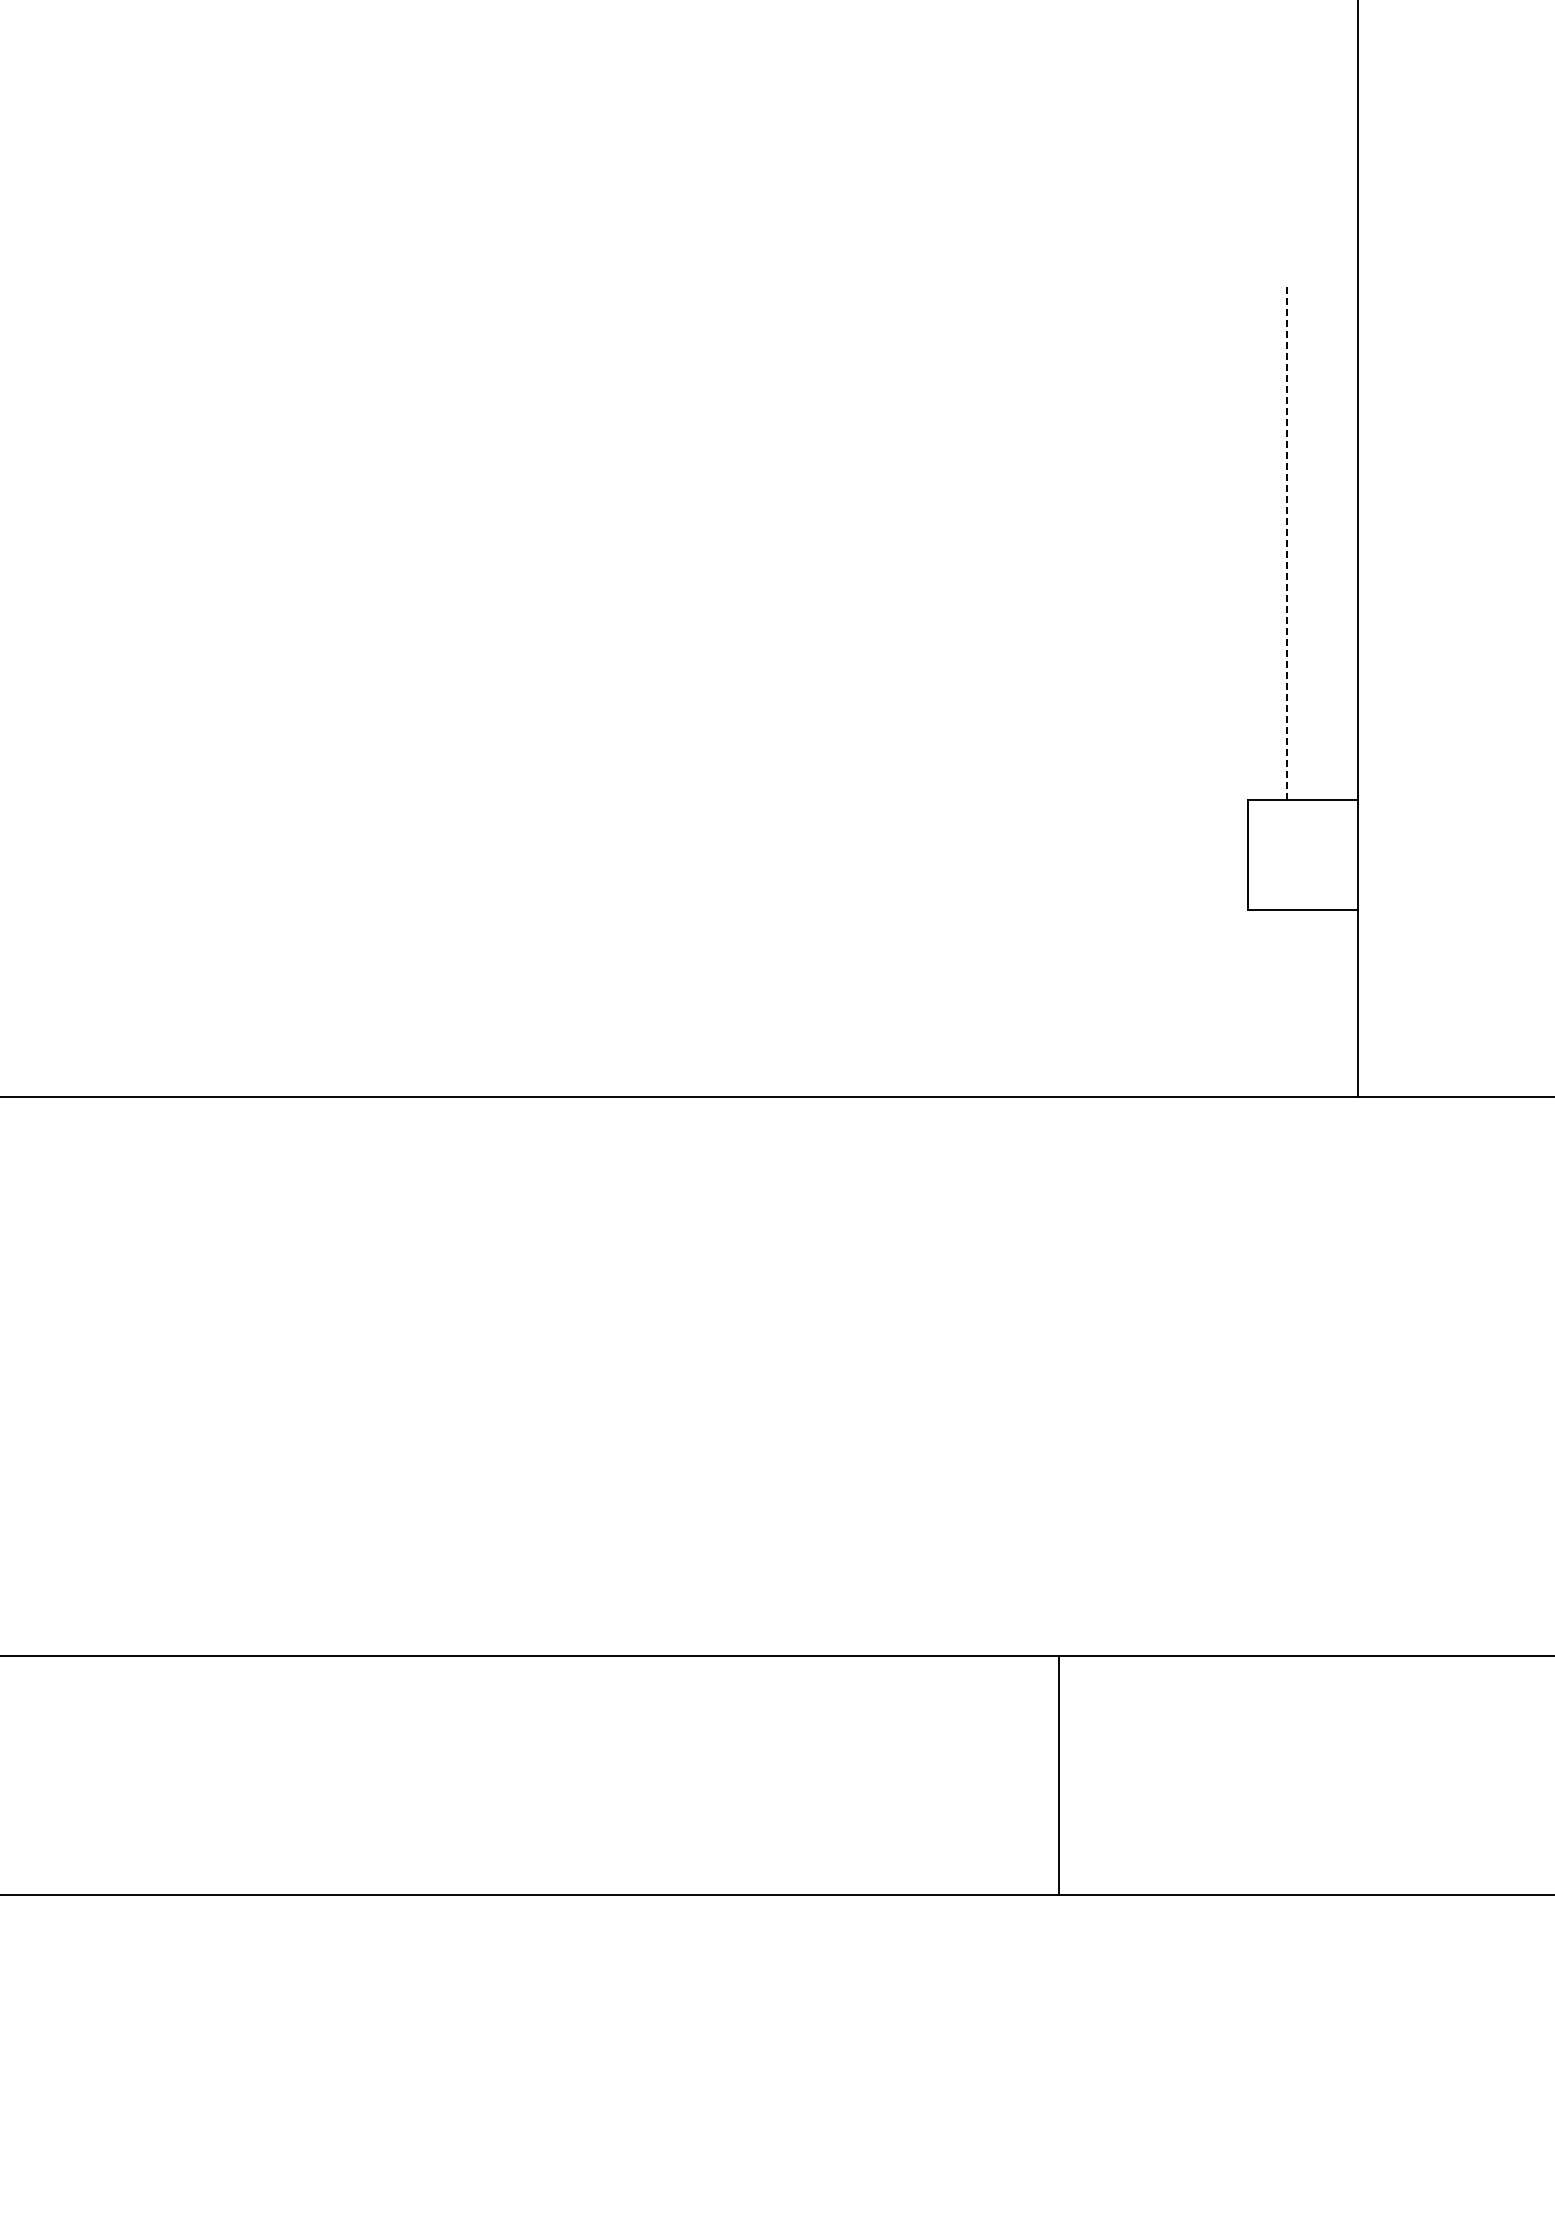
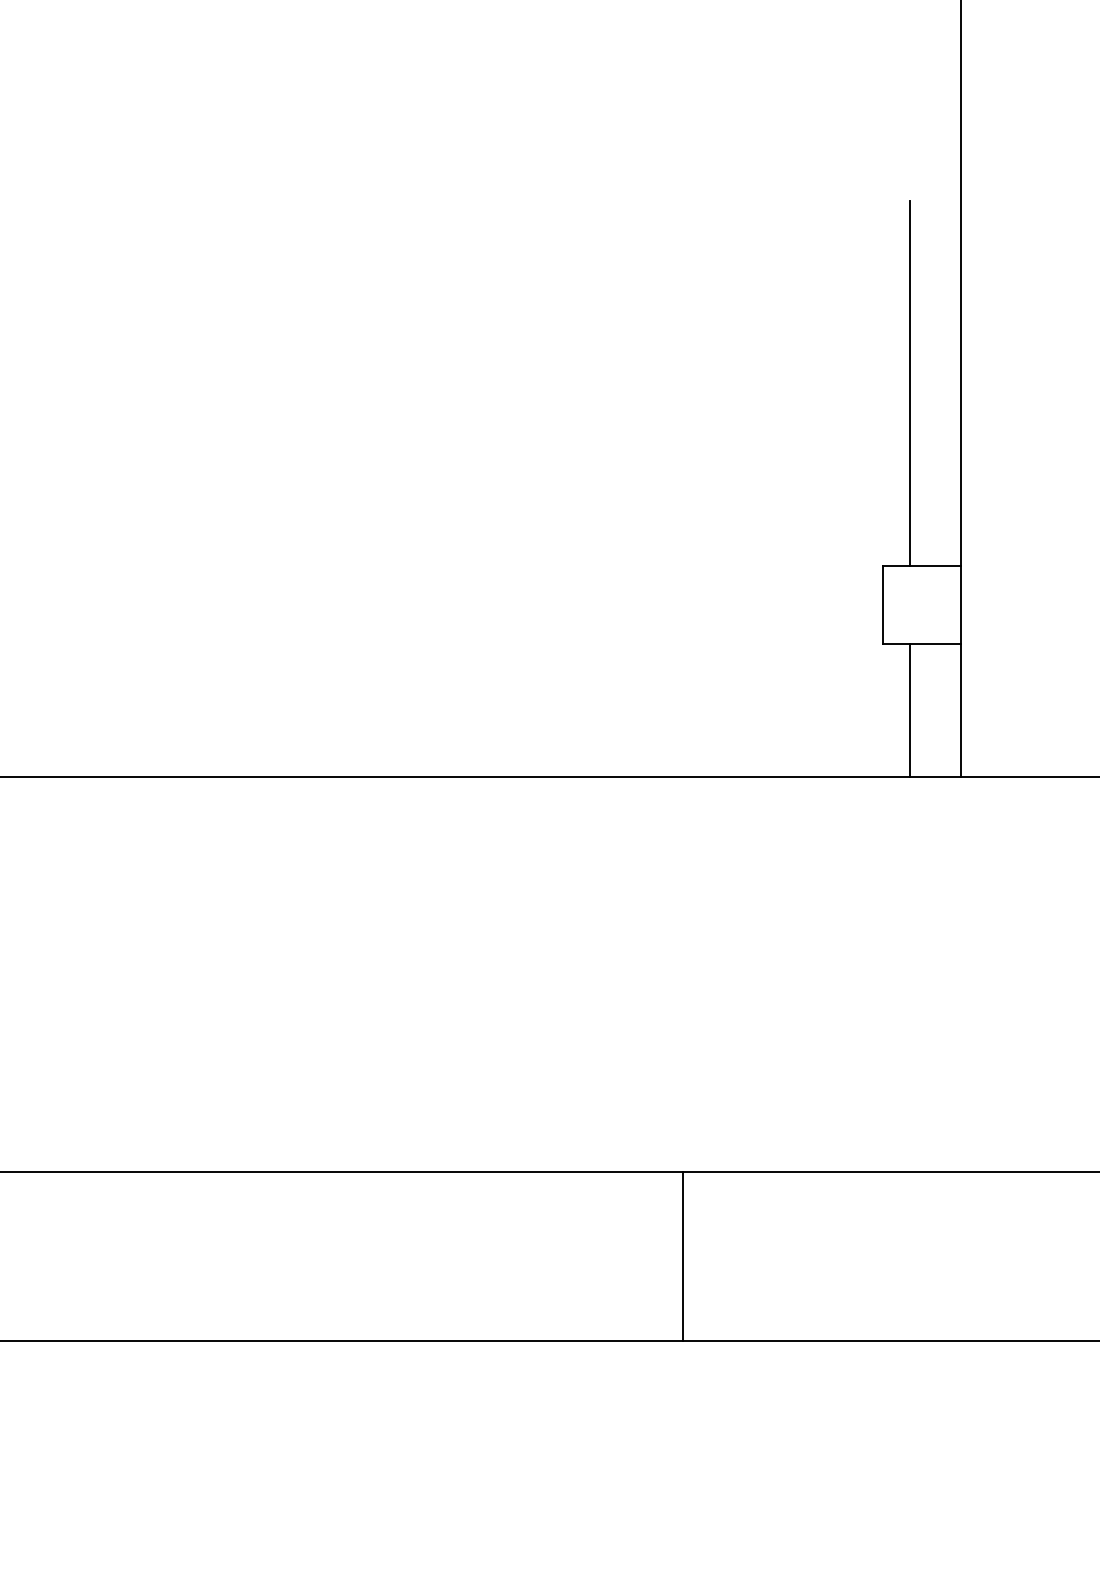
line: (1286, 541) -> (910, 383), dashed -> solid
line: (1286, 1003) -> (910, 710), added
line: (1059, 1775) -> (683, 1256), moved

